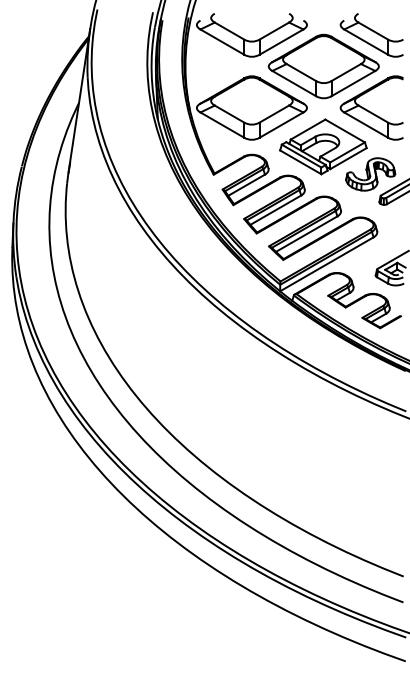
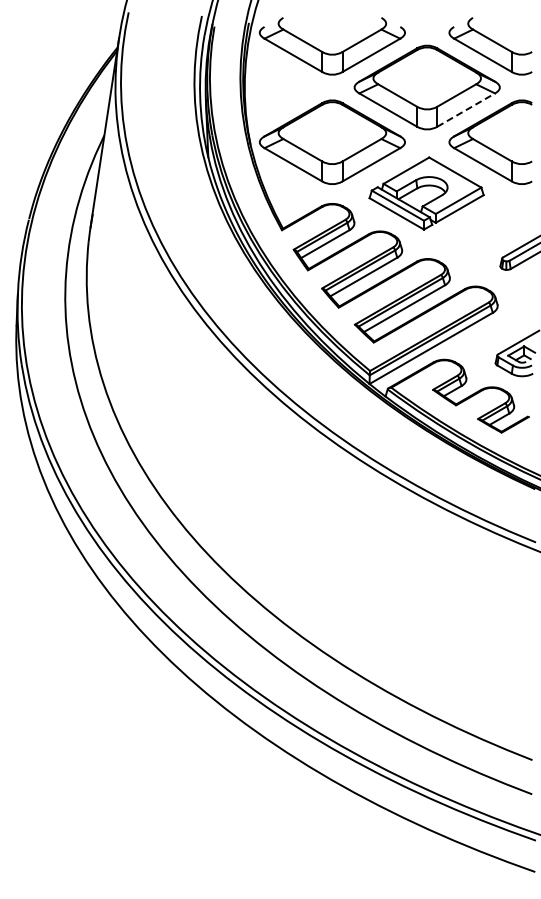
line: (353, 83) -> (466, 109), solid -> dashed
part: (370, 174) -> (488, 229), removed

